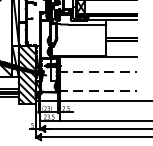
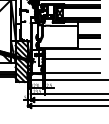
line: (98, 72) -> (72, 59), dashed -> solid
line: (98, 90) -> (72, 72), dashed -> solid

